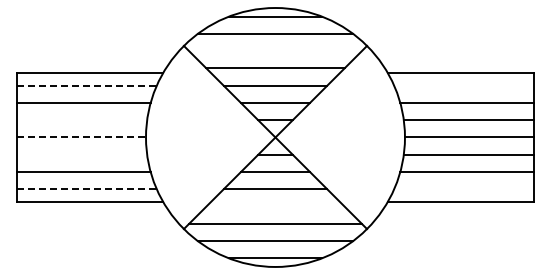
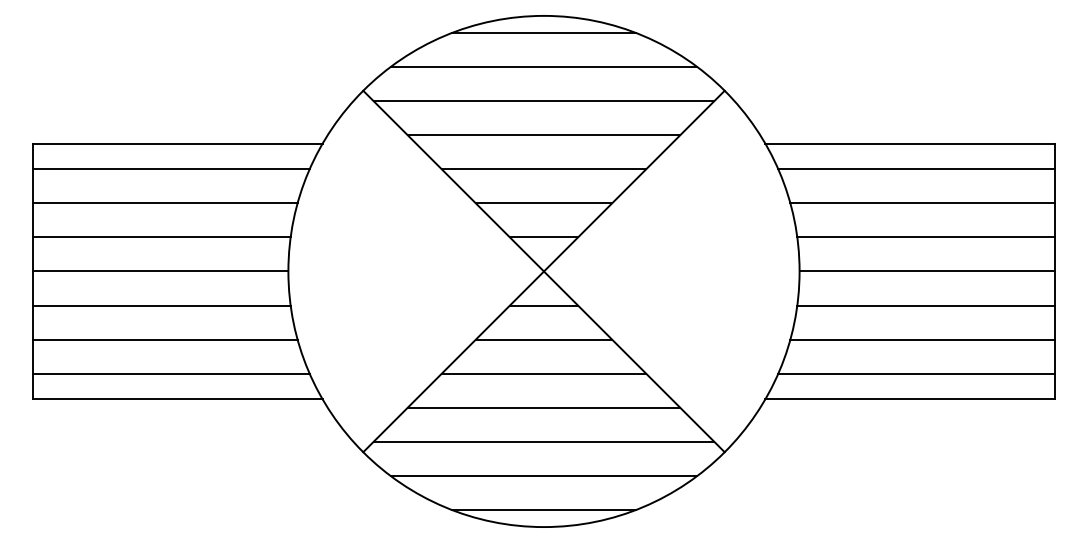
line: (275, 51) -> (544, 101), added
line: (87, 85) -> (172, 168), dashed -> solid
line: (464, 85) -> (917, 168), added
line: (81, 120) -> (161, 237), added
line: (81, 137) -> (161, 271), dashed -> solid
line: (81, 154) -> (161, 305), added
line: (87, 189) -> (172, 374), dashed -> solid
line: (464, 189) -> (917, 374), added
line: (275, 206) -> (544, 407), added

